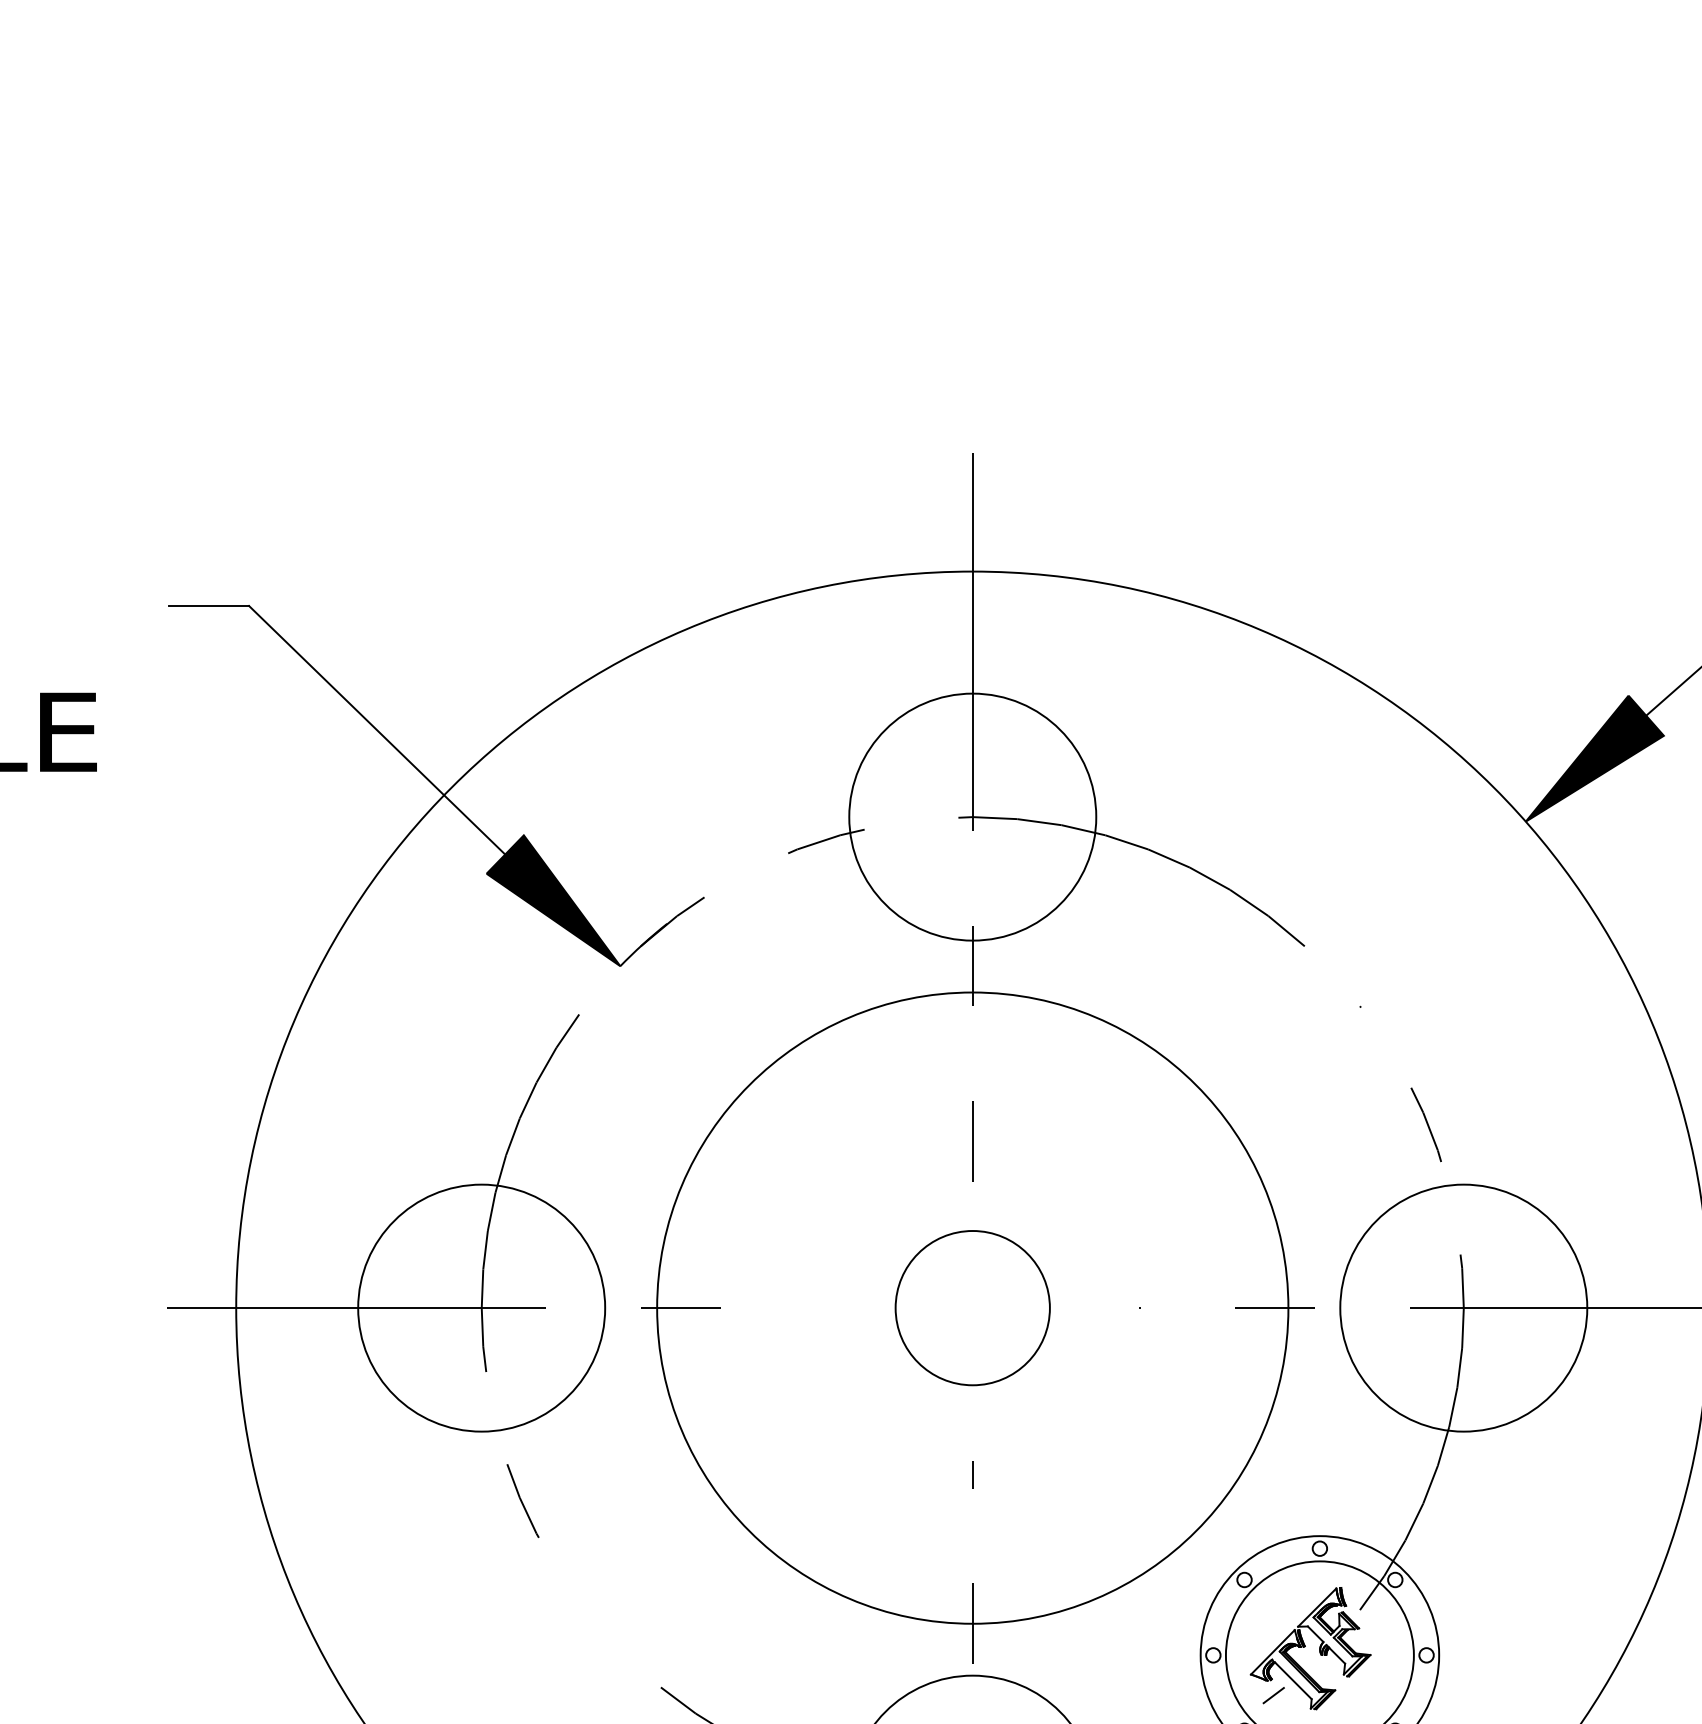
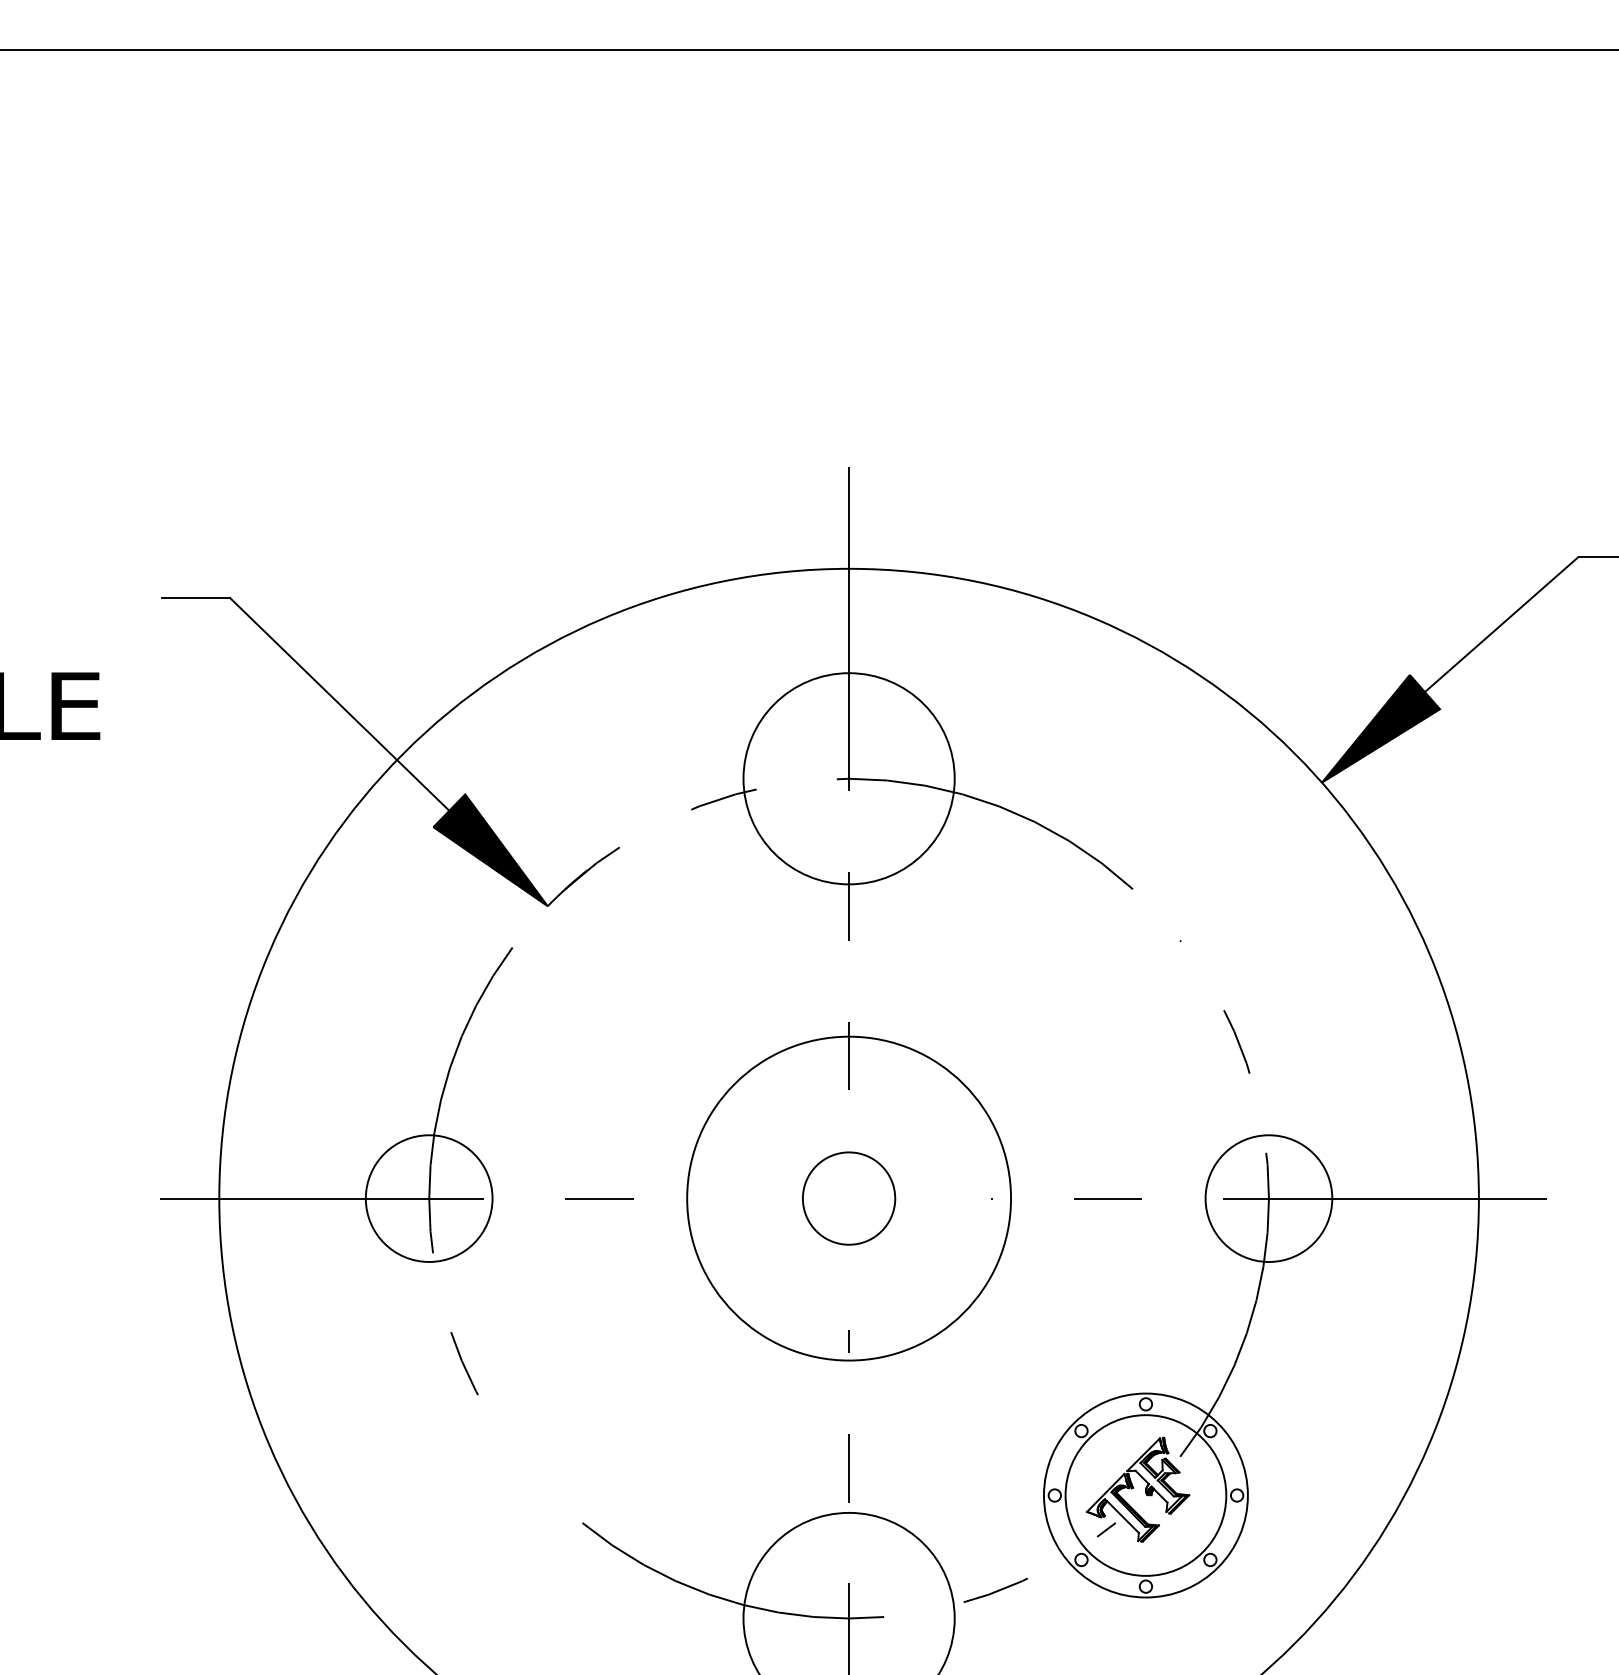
circle: (480, 1307) -> (428, 1198), size x0.6
circle: (972, 1307) -> (848, 1198), size x0.6
circle: (972, 1307) -> (848, 1198), size x0.7
circle: (1463, 1307) -> (1268, 1198), size x0.6

